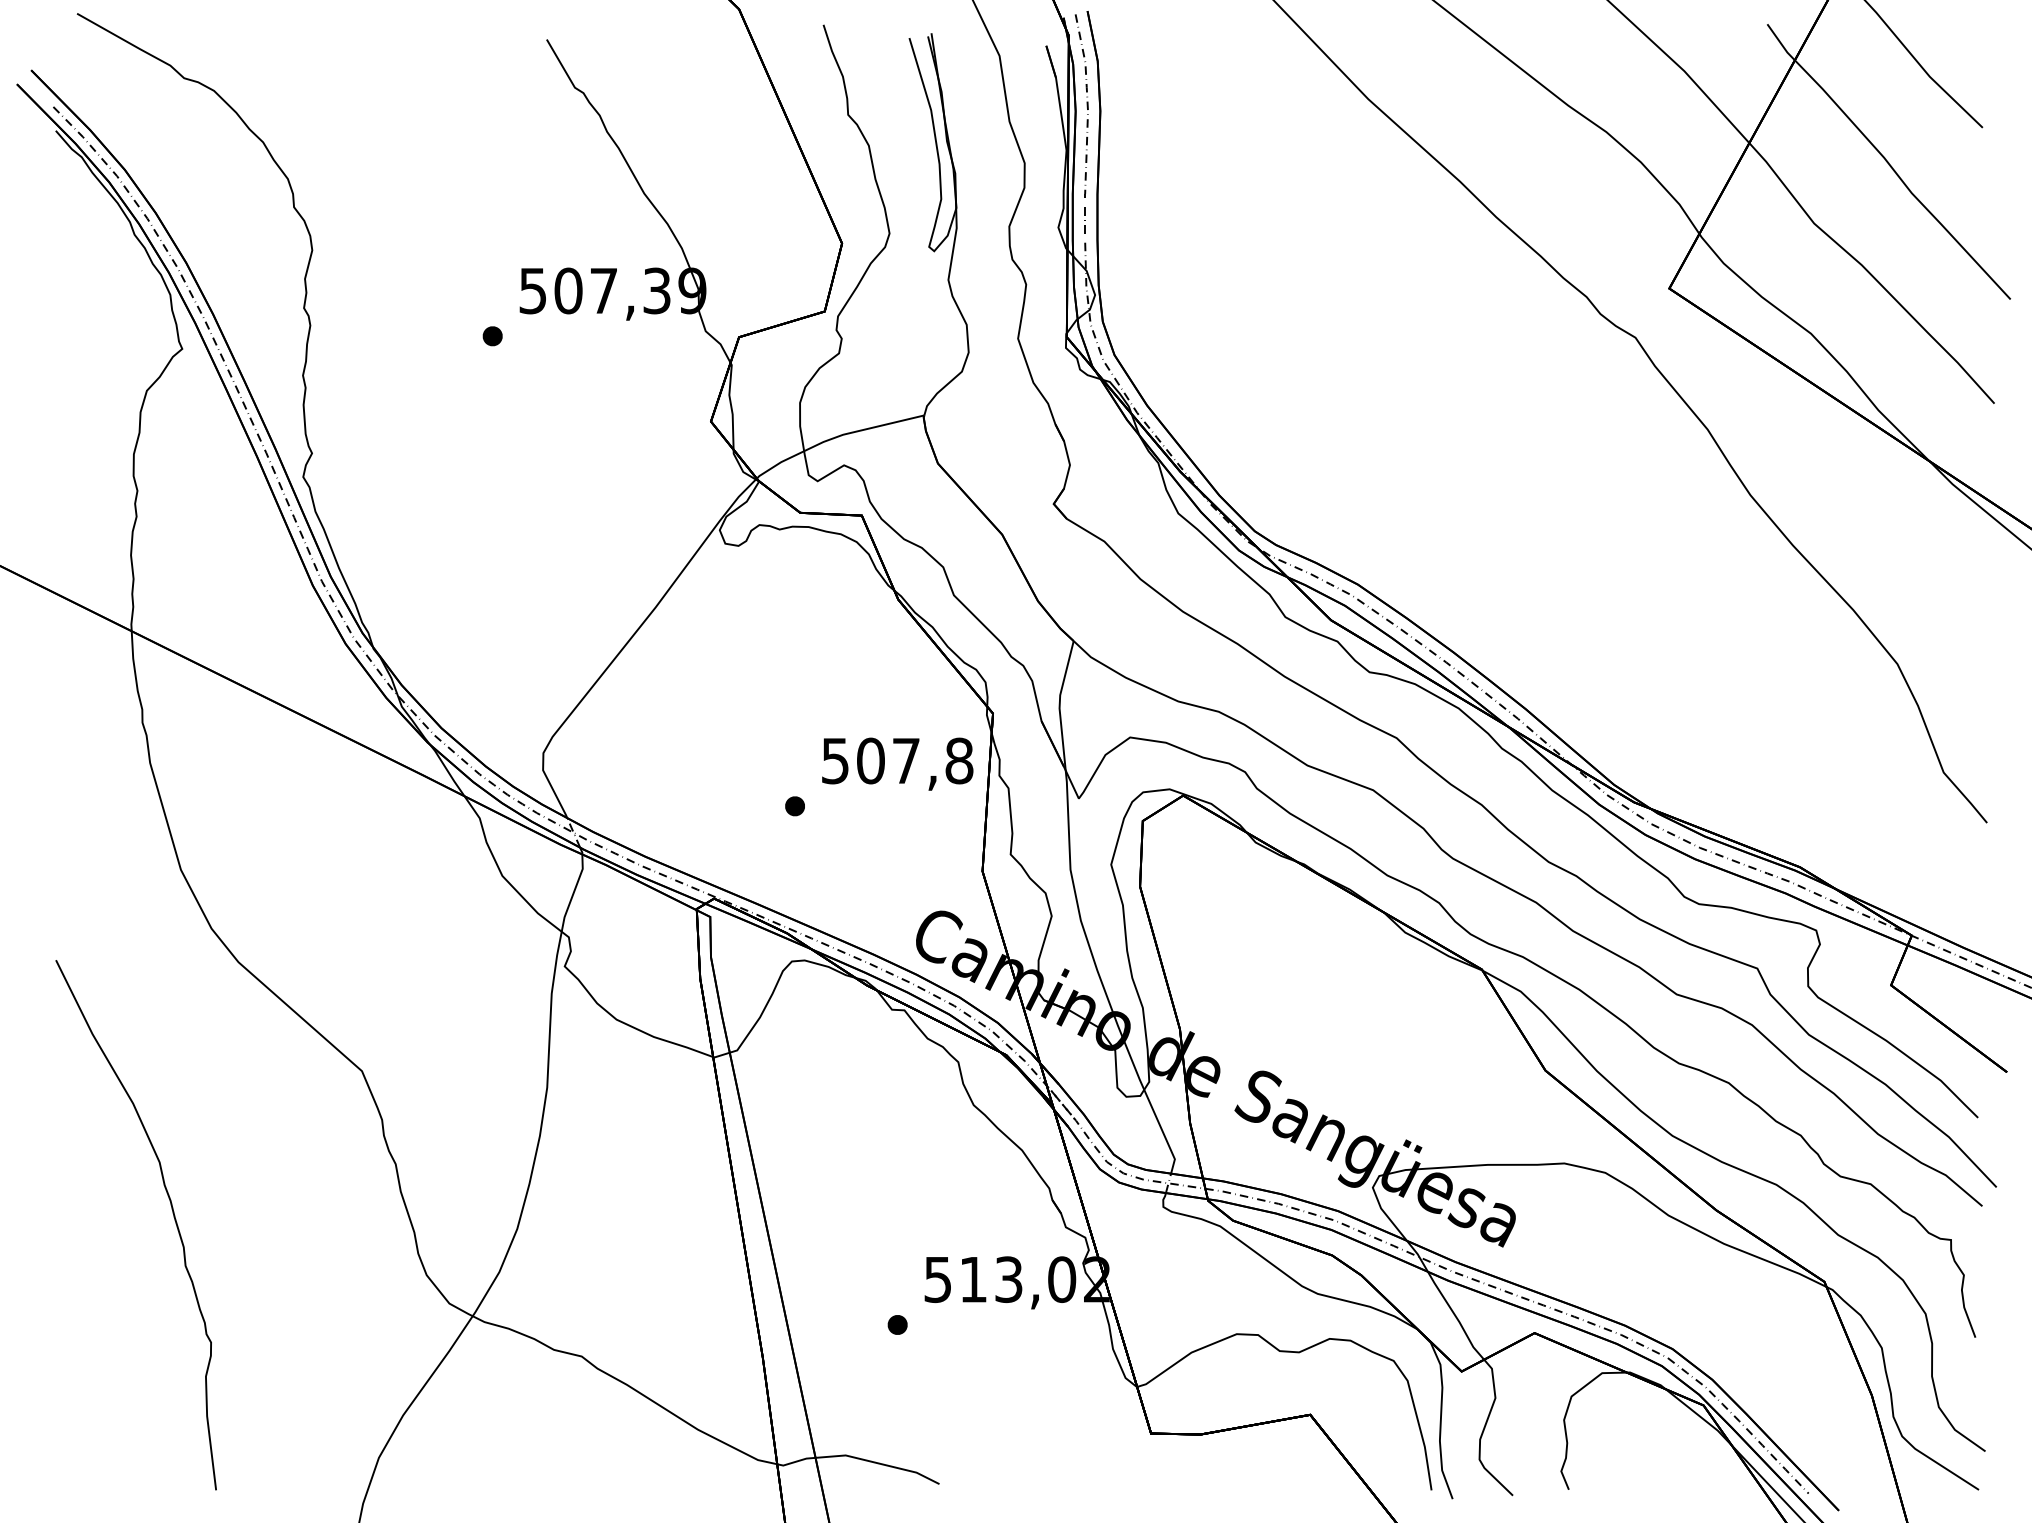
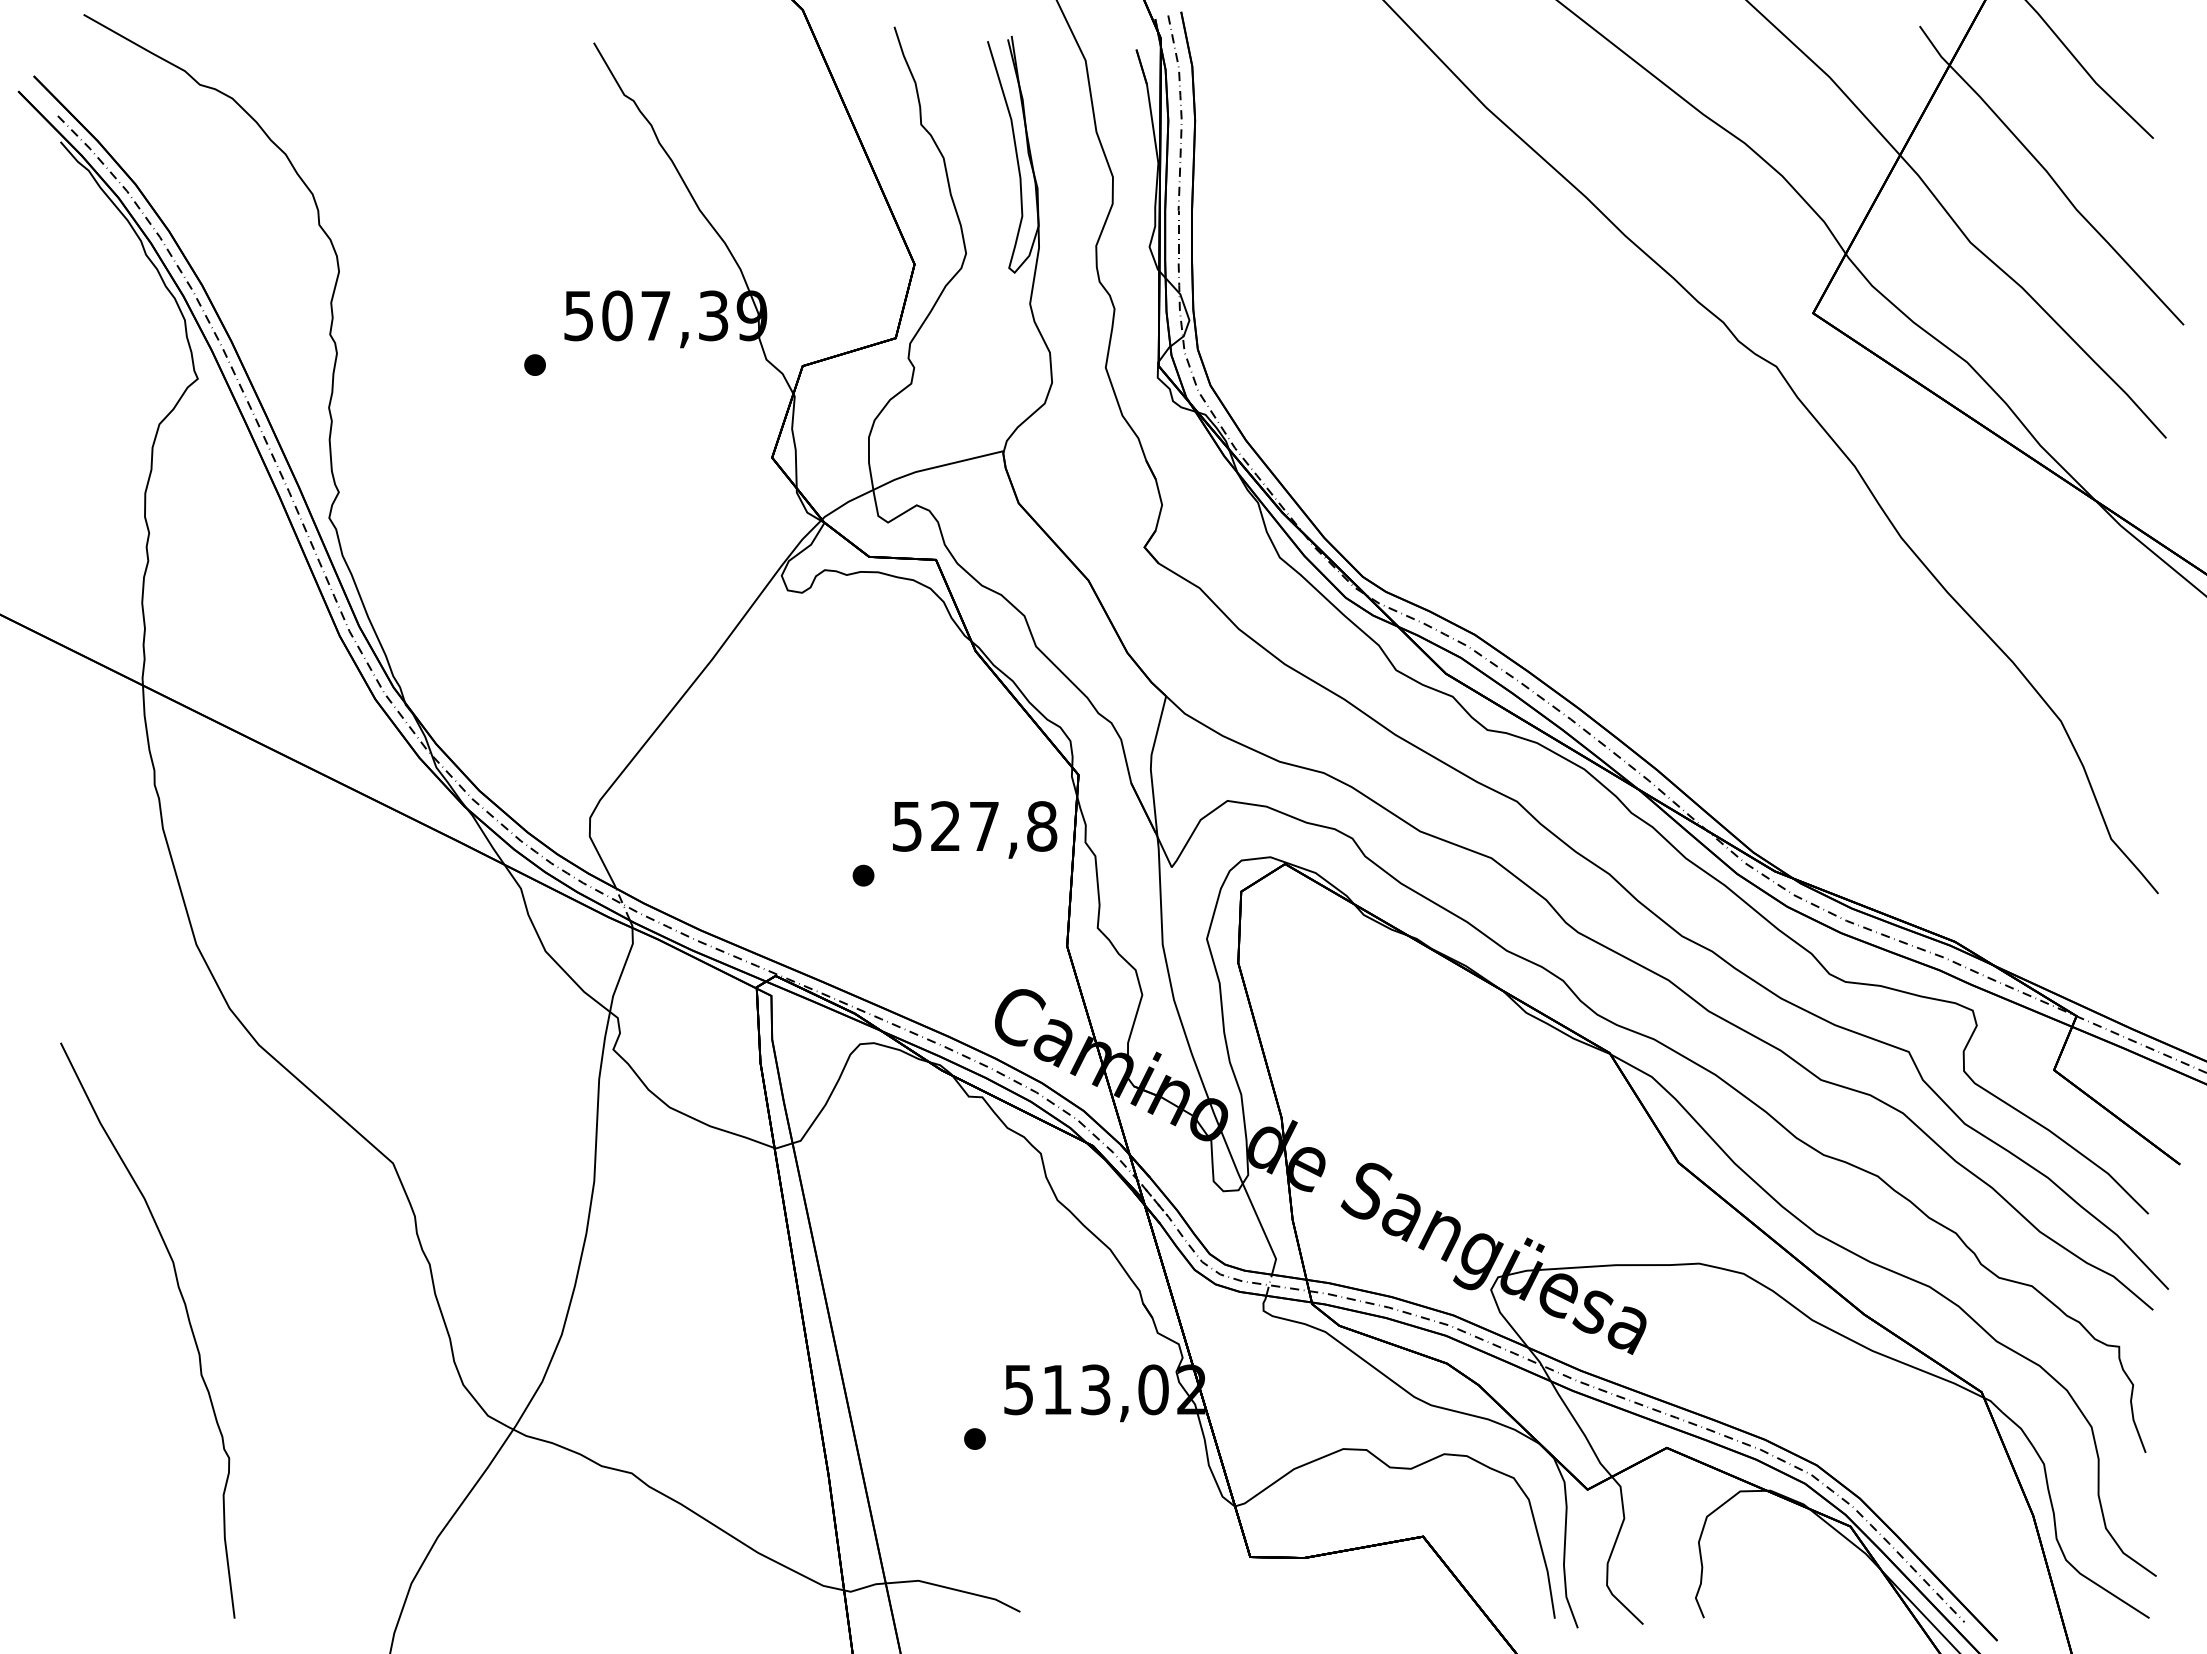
text: (870, 761) -> (945, 826), 507,8 -> 527,8

